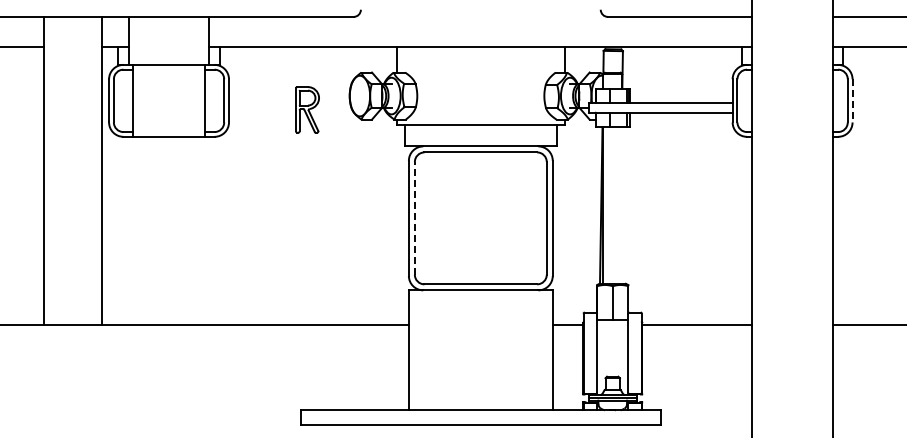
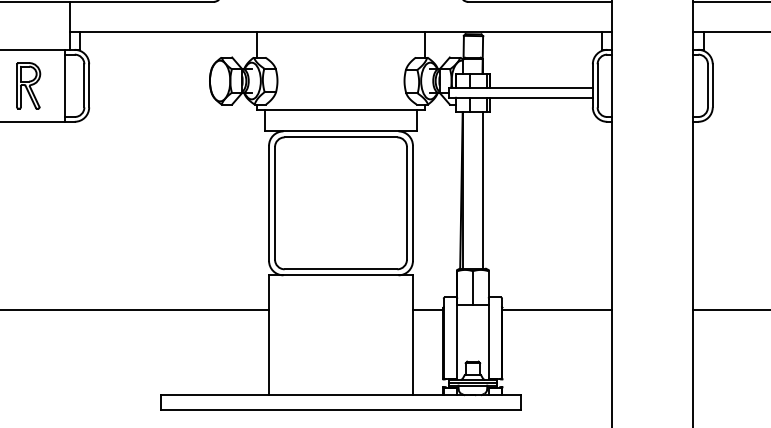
line: (852, 100) -> (712, 85), dashed -> solid
part: (307, 109) -> (28, 85), moved
line: (622, 205) -> (482, 190), added
line: (414, 217) -> (274, 202), dashed -> solid

